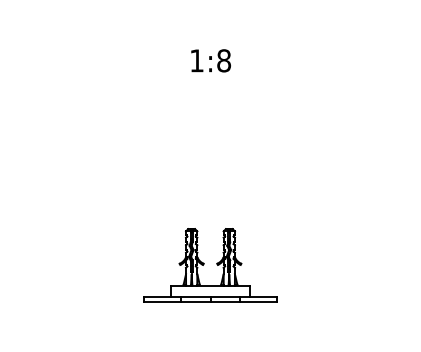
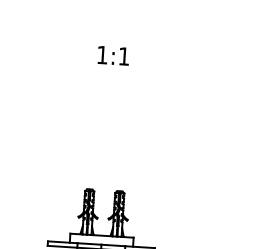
text: (224, 60) -> (124, 56), 1:8 -> 1:1

